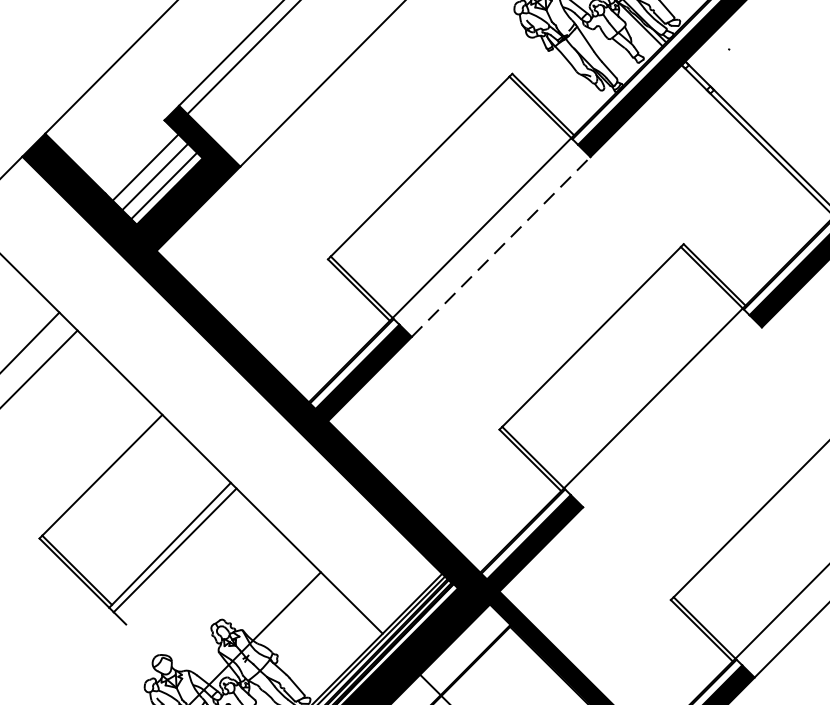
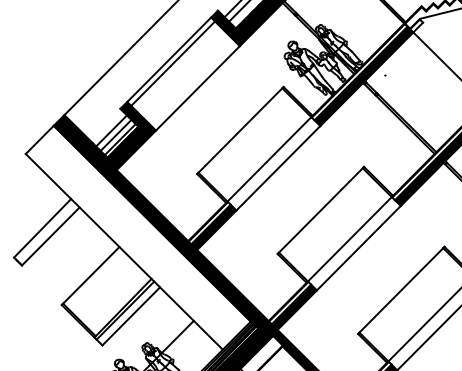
line: (501, 245) -> (278, 167), dashed -> solid
line: (671, 417) -> (358, 248), added
line: (188, 562) -> (131, 316), added

